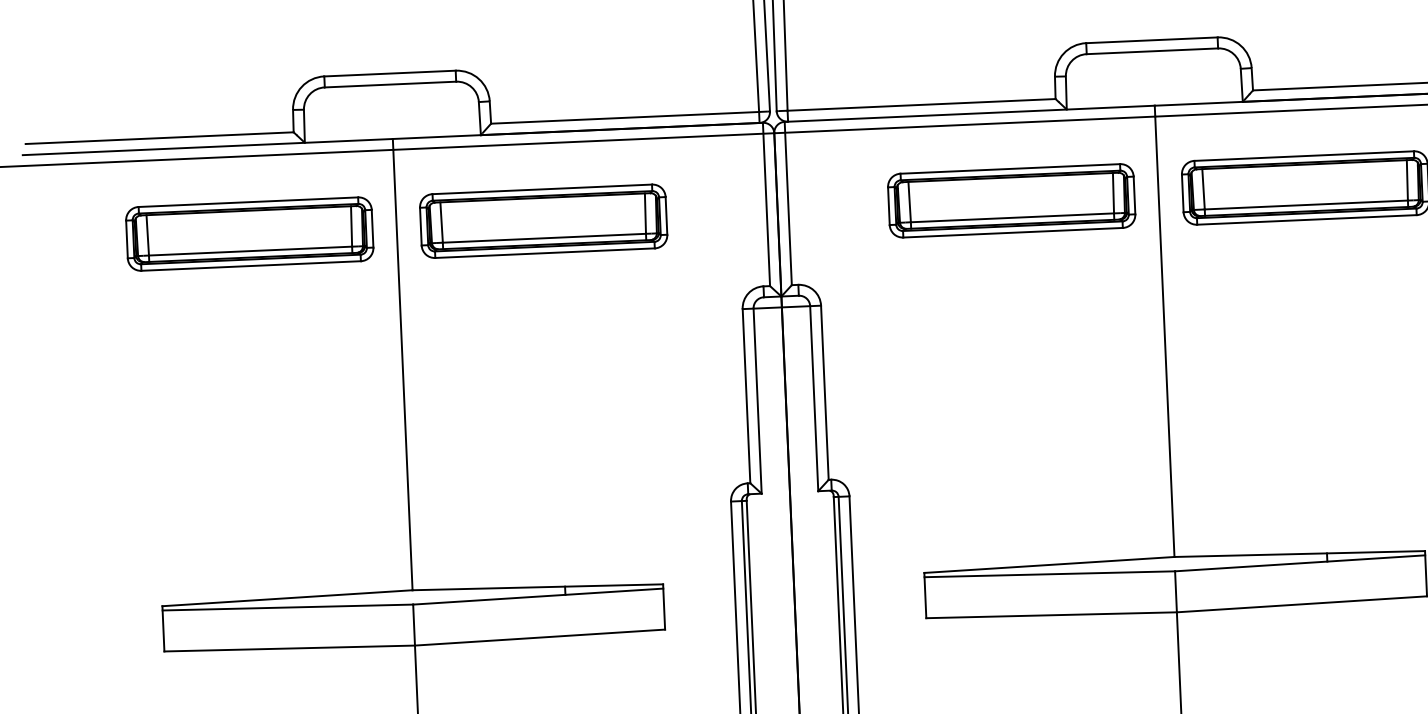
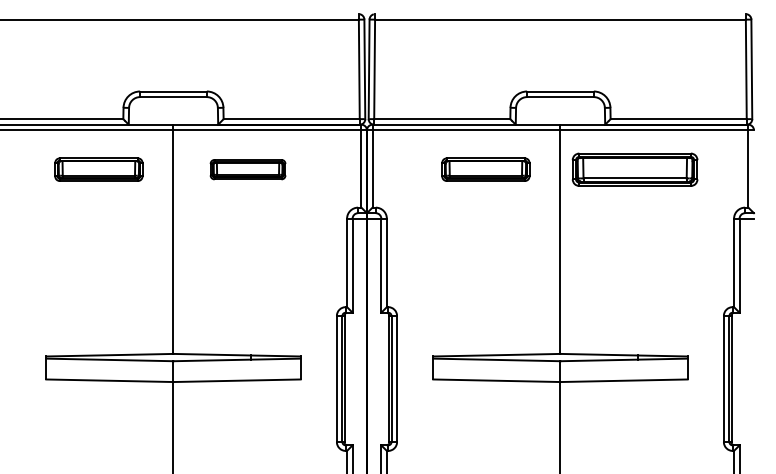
part: (1011, 200) -> (485, 169), size x0.7
part: (542, 220) -> (247, 169), size x0.6
part: (249, 233) -> (98, 169), size x0.7

